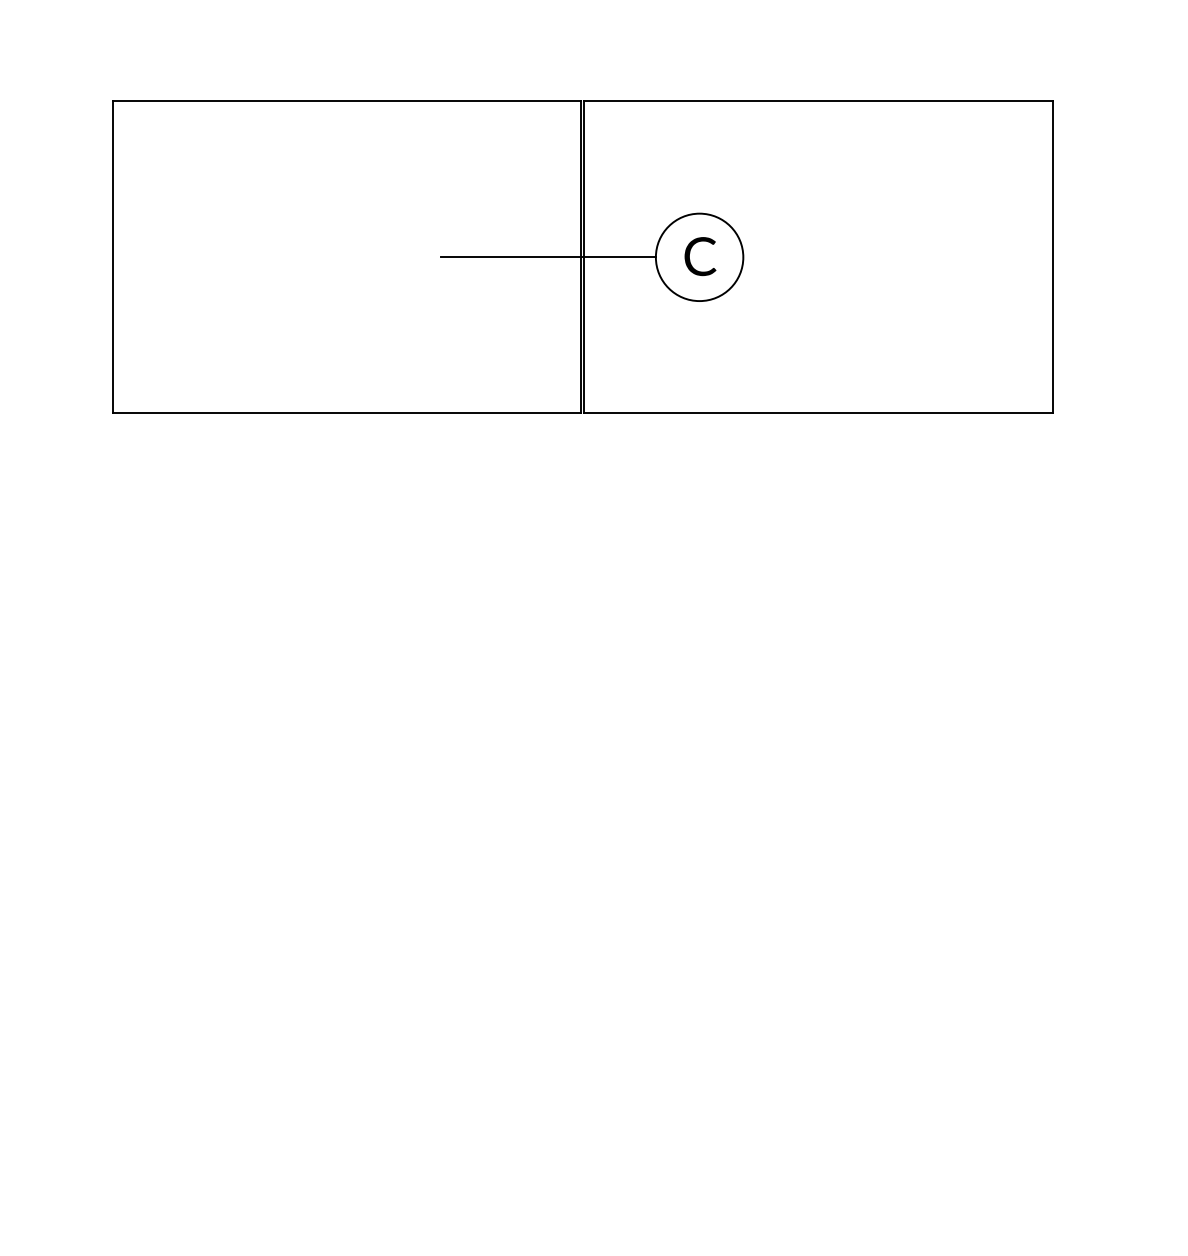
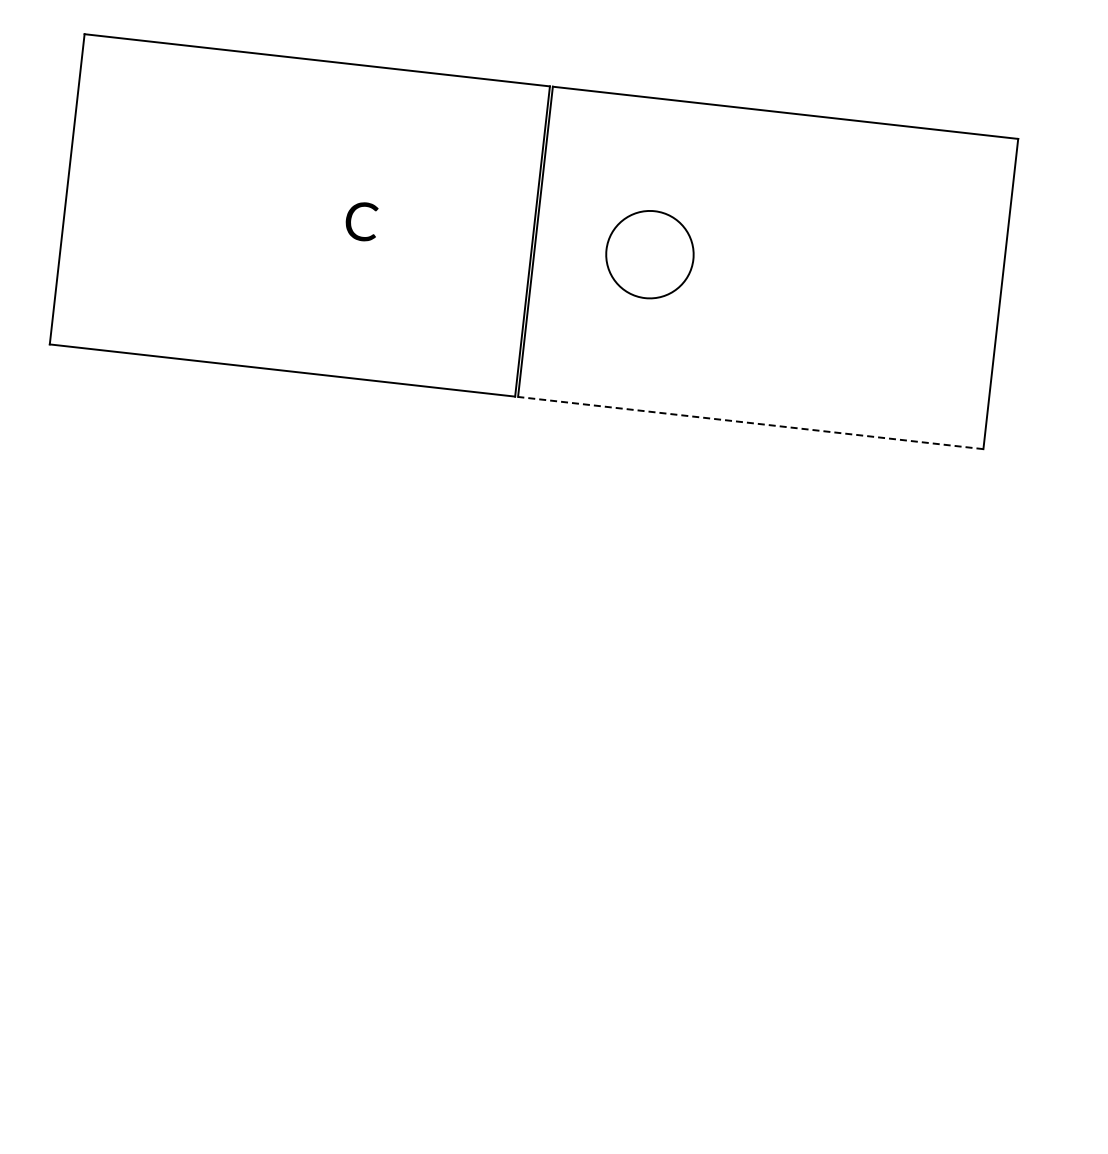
text: (700, 256) -> (361, 221), moved
line: (548, 257) -> (499, 237), removed
line: (818, 413) -> (750, 423), solid -> dashed

